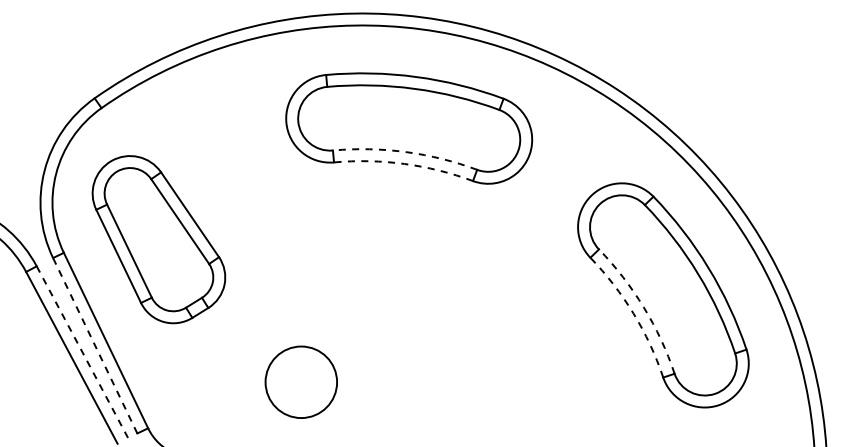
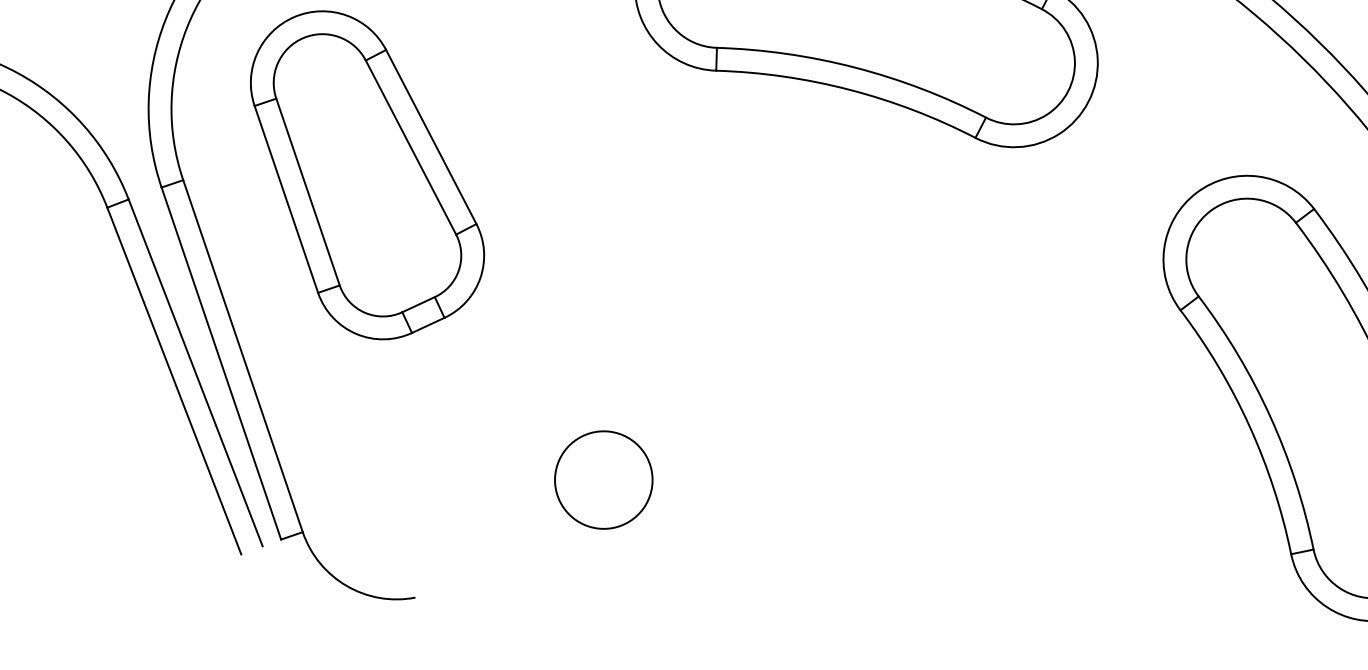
arc: (406, 152) -> (855, 68), dashed -> solid
arc: (404, 163) -> (849, 88), dashed -> solid
arc: (643, 307) -> (1269, 416), dashed -> solid
arc: (633, 313) -> (1249, 425), dashed -> solid
line: (95, 345) -> (221, 363), dashed -> solid
line: (82, 352) -> (195, 373), dashed -> solid
circle: (300, 381) -> (602, 478), size x0.71

